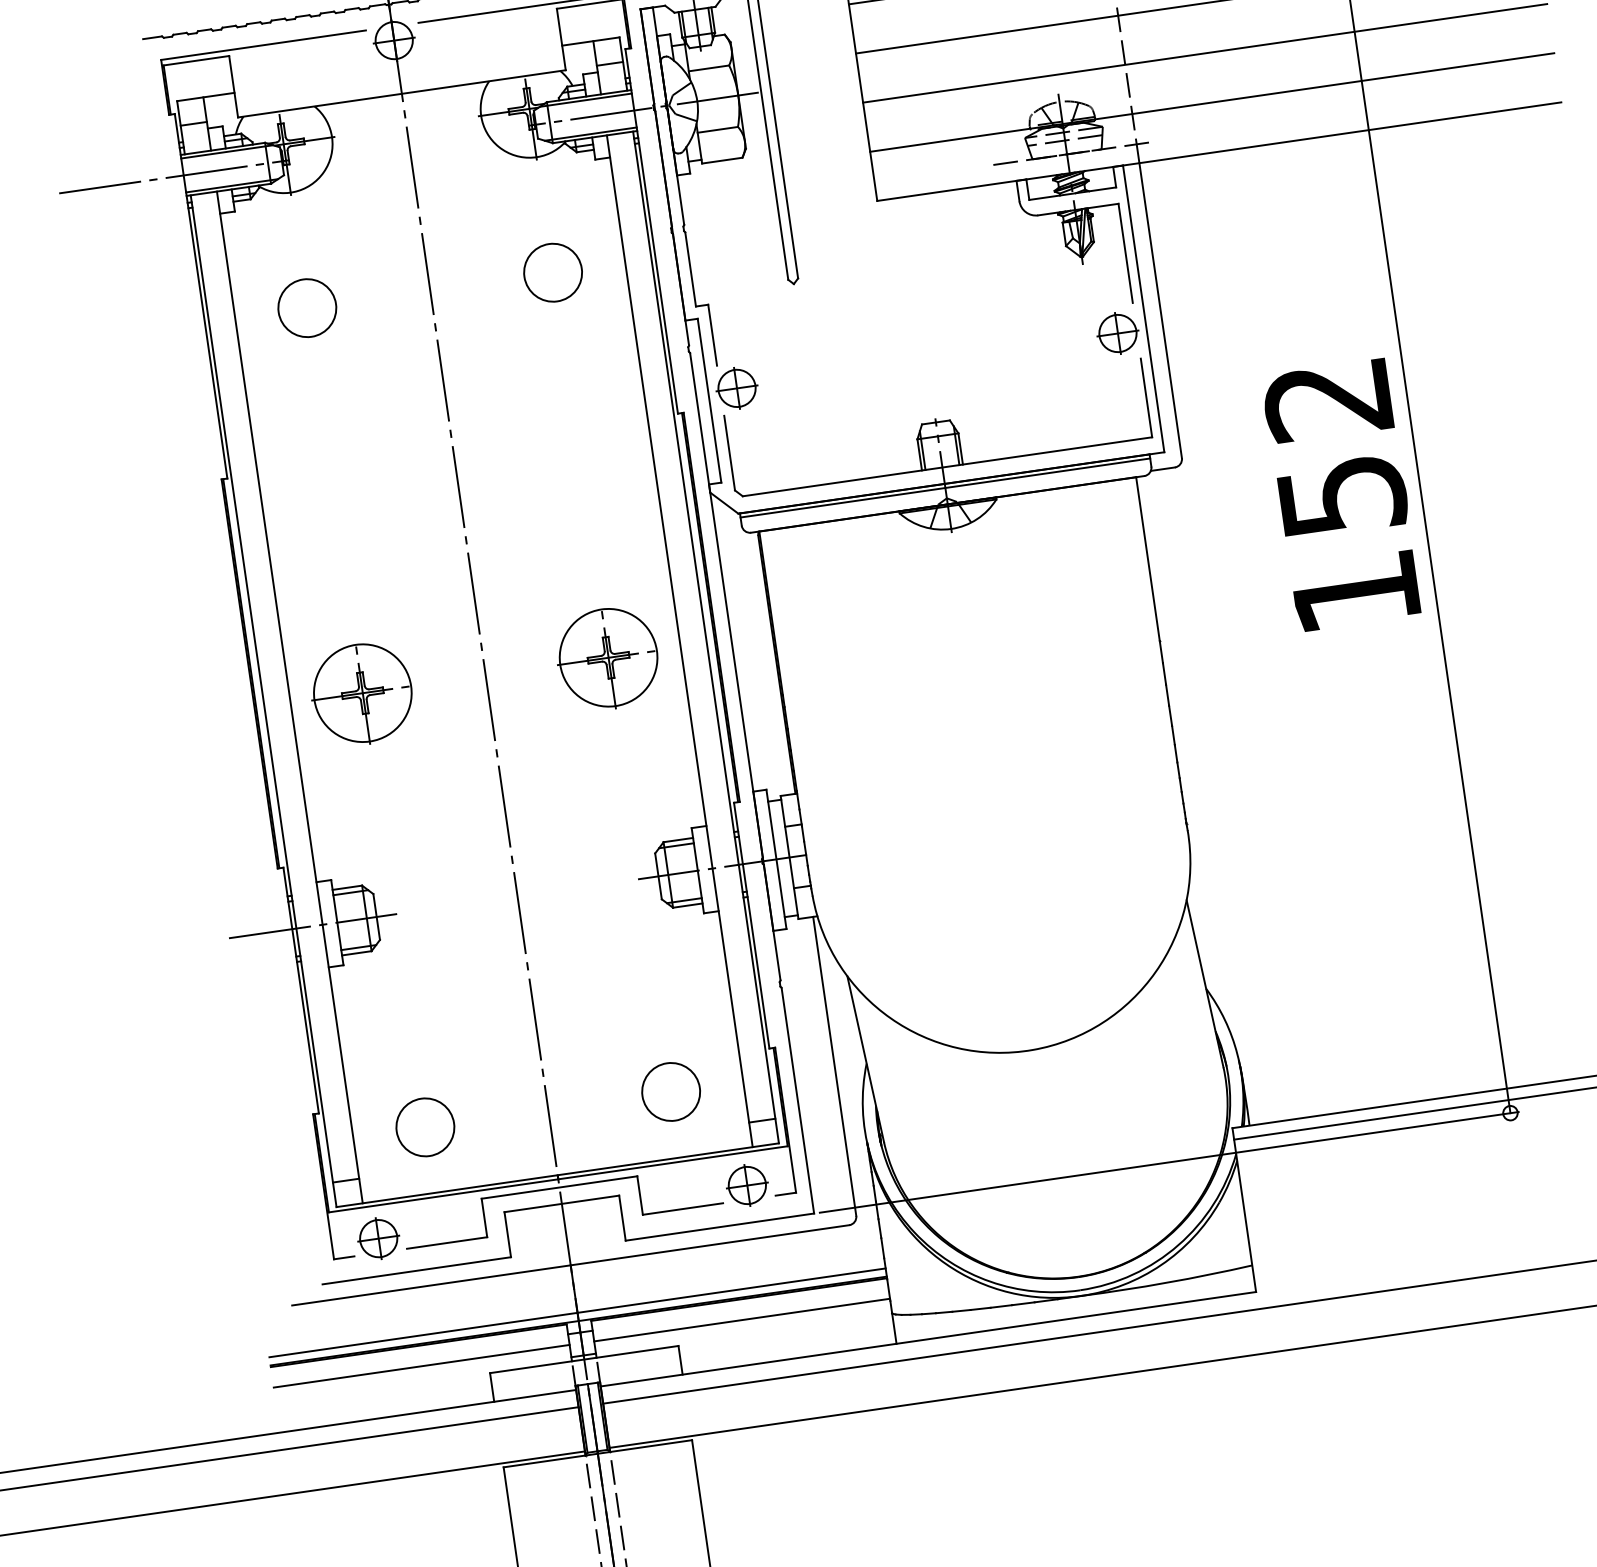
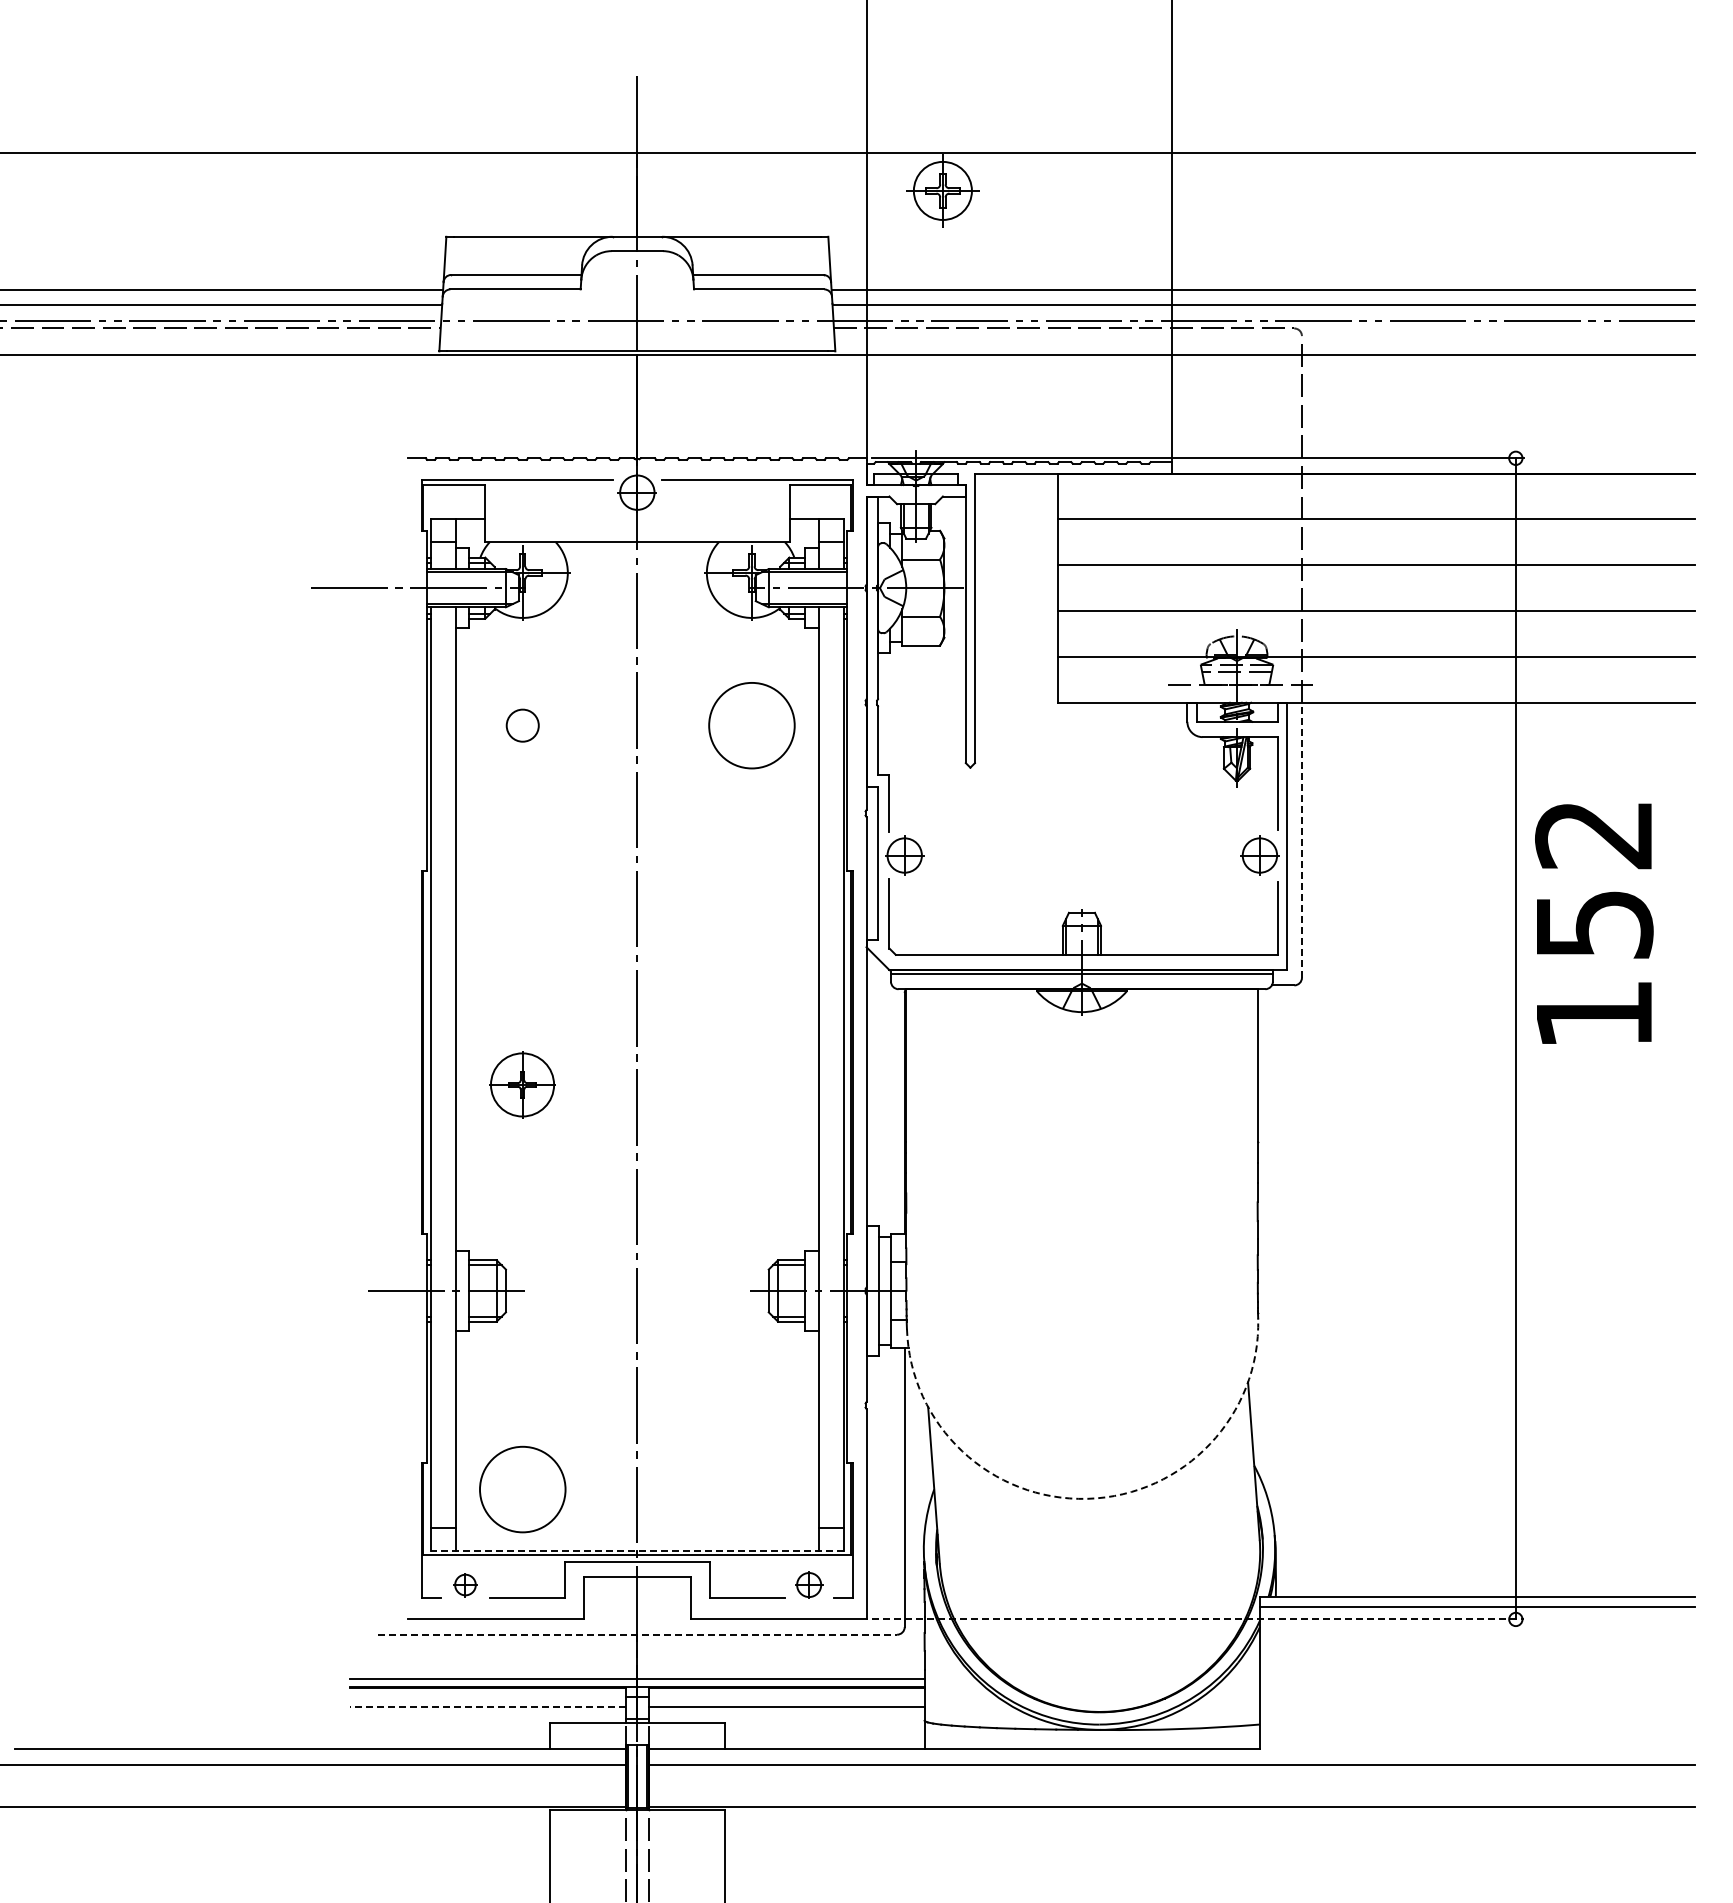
circle: (552, 272) -> (751, 725), size x1.6
circle: (307, 308) -> (522, 725), size x0.6
line: (1160, 310) -> (1301, 840), solid -> dashed
text: (1342, 494) -> (1594, 923), moved
part: (607, 658) -> (750, 1085), removed
part: (361, 694) -> (521, 1085), size x0.7
arc: (1032, 1049) -> (1087, 1498), solid -> dashed
circle: (670, 1091) -> (751, 1489), removed
circle: (425, 1127) -> (522, 1489), size x1.6
line: (1169, 1162) -> (1197, 1619), solid -> dashed
line: (556, 1175) -> (636, 1550), solid -> dashed
part: (746, 1185) -> (808, 1584), size x0.7
part: (378, 1238) -> (465, 1584), size x0.6
line: (570, 1265) -> (637, 1634), solid -> dashed
line: (421, 1366) -> (487, 1707), solid -> dashed

